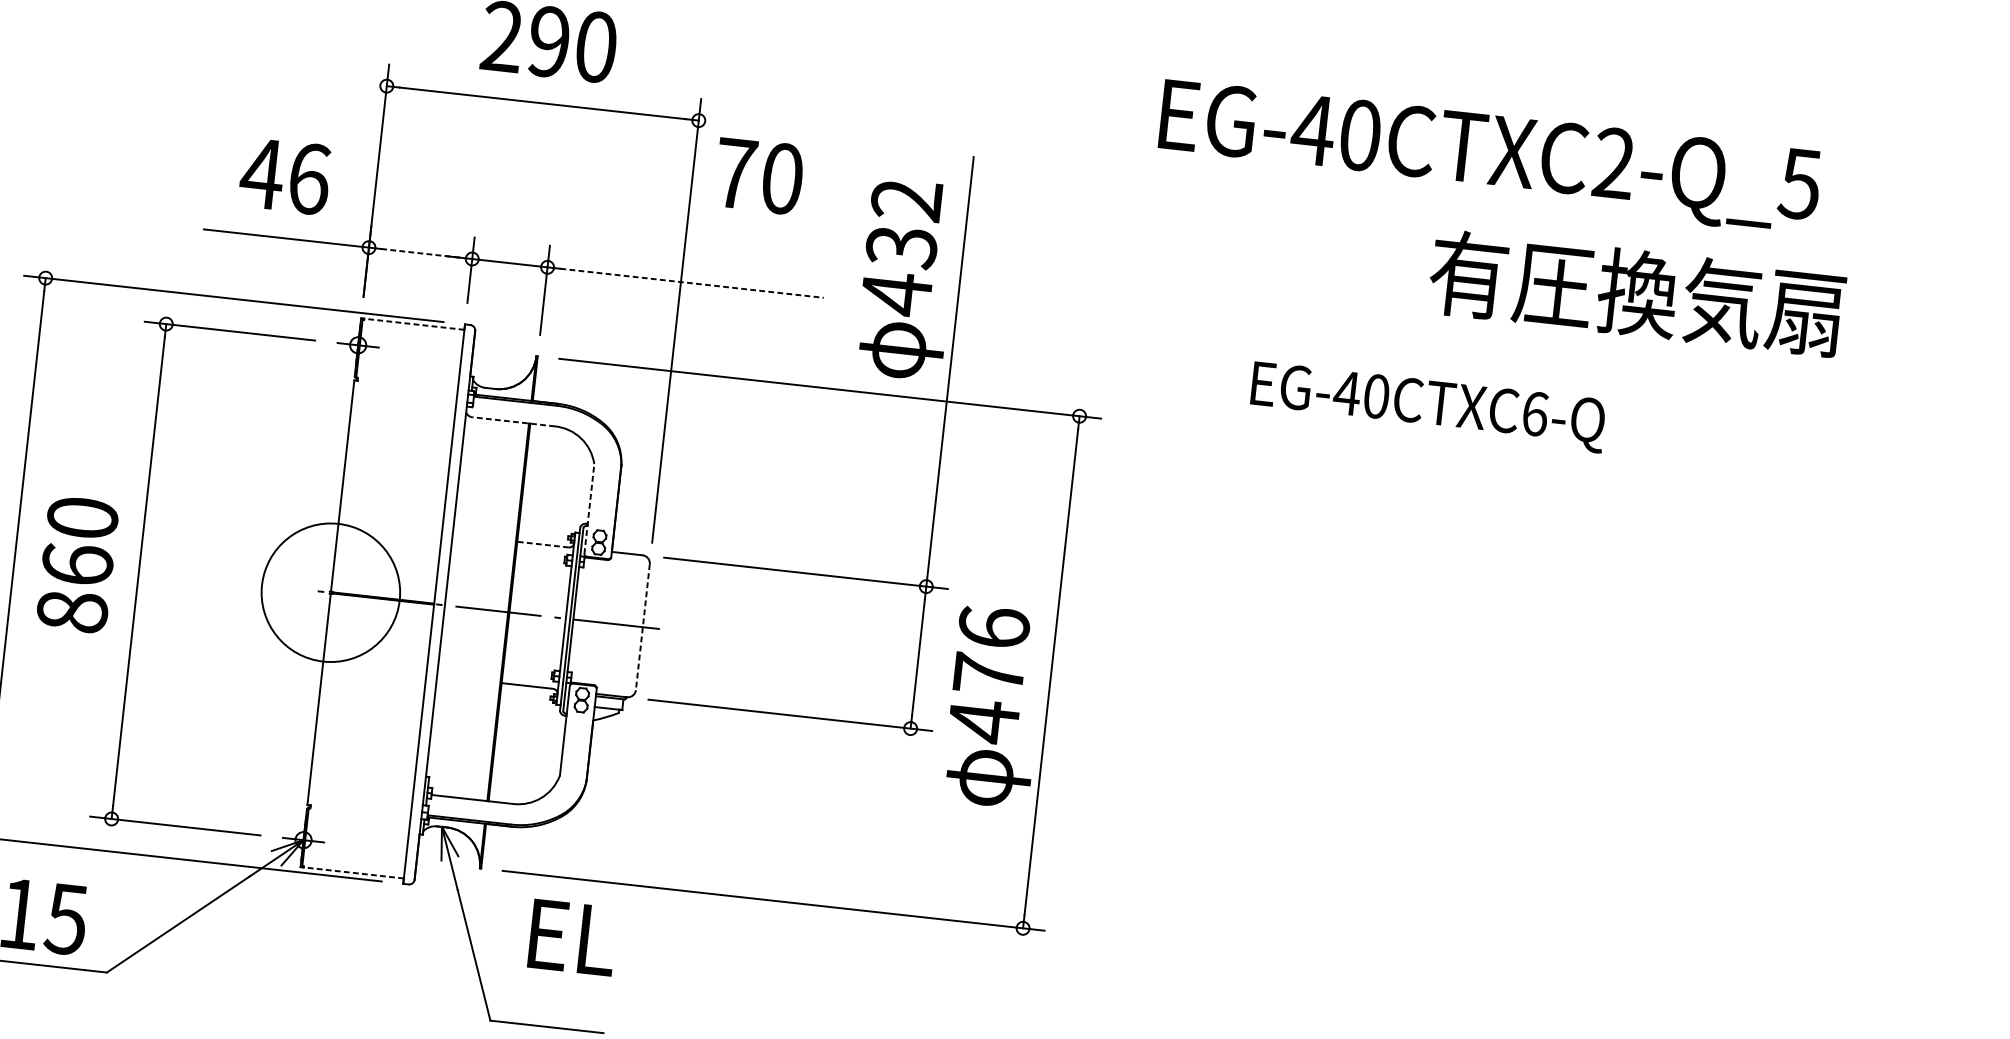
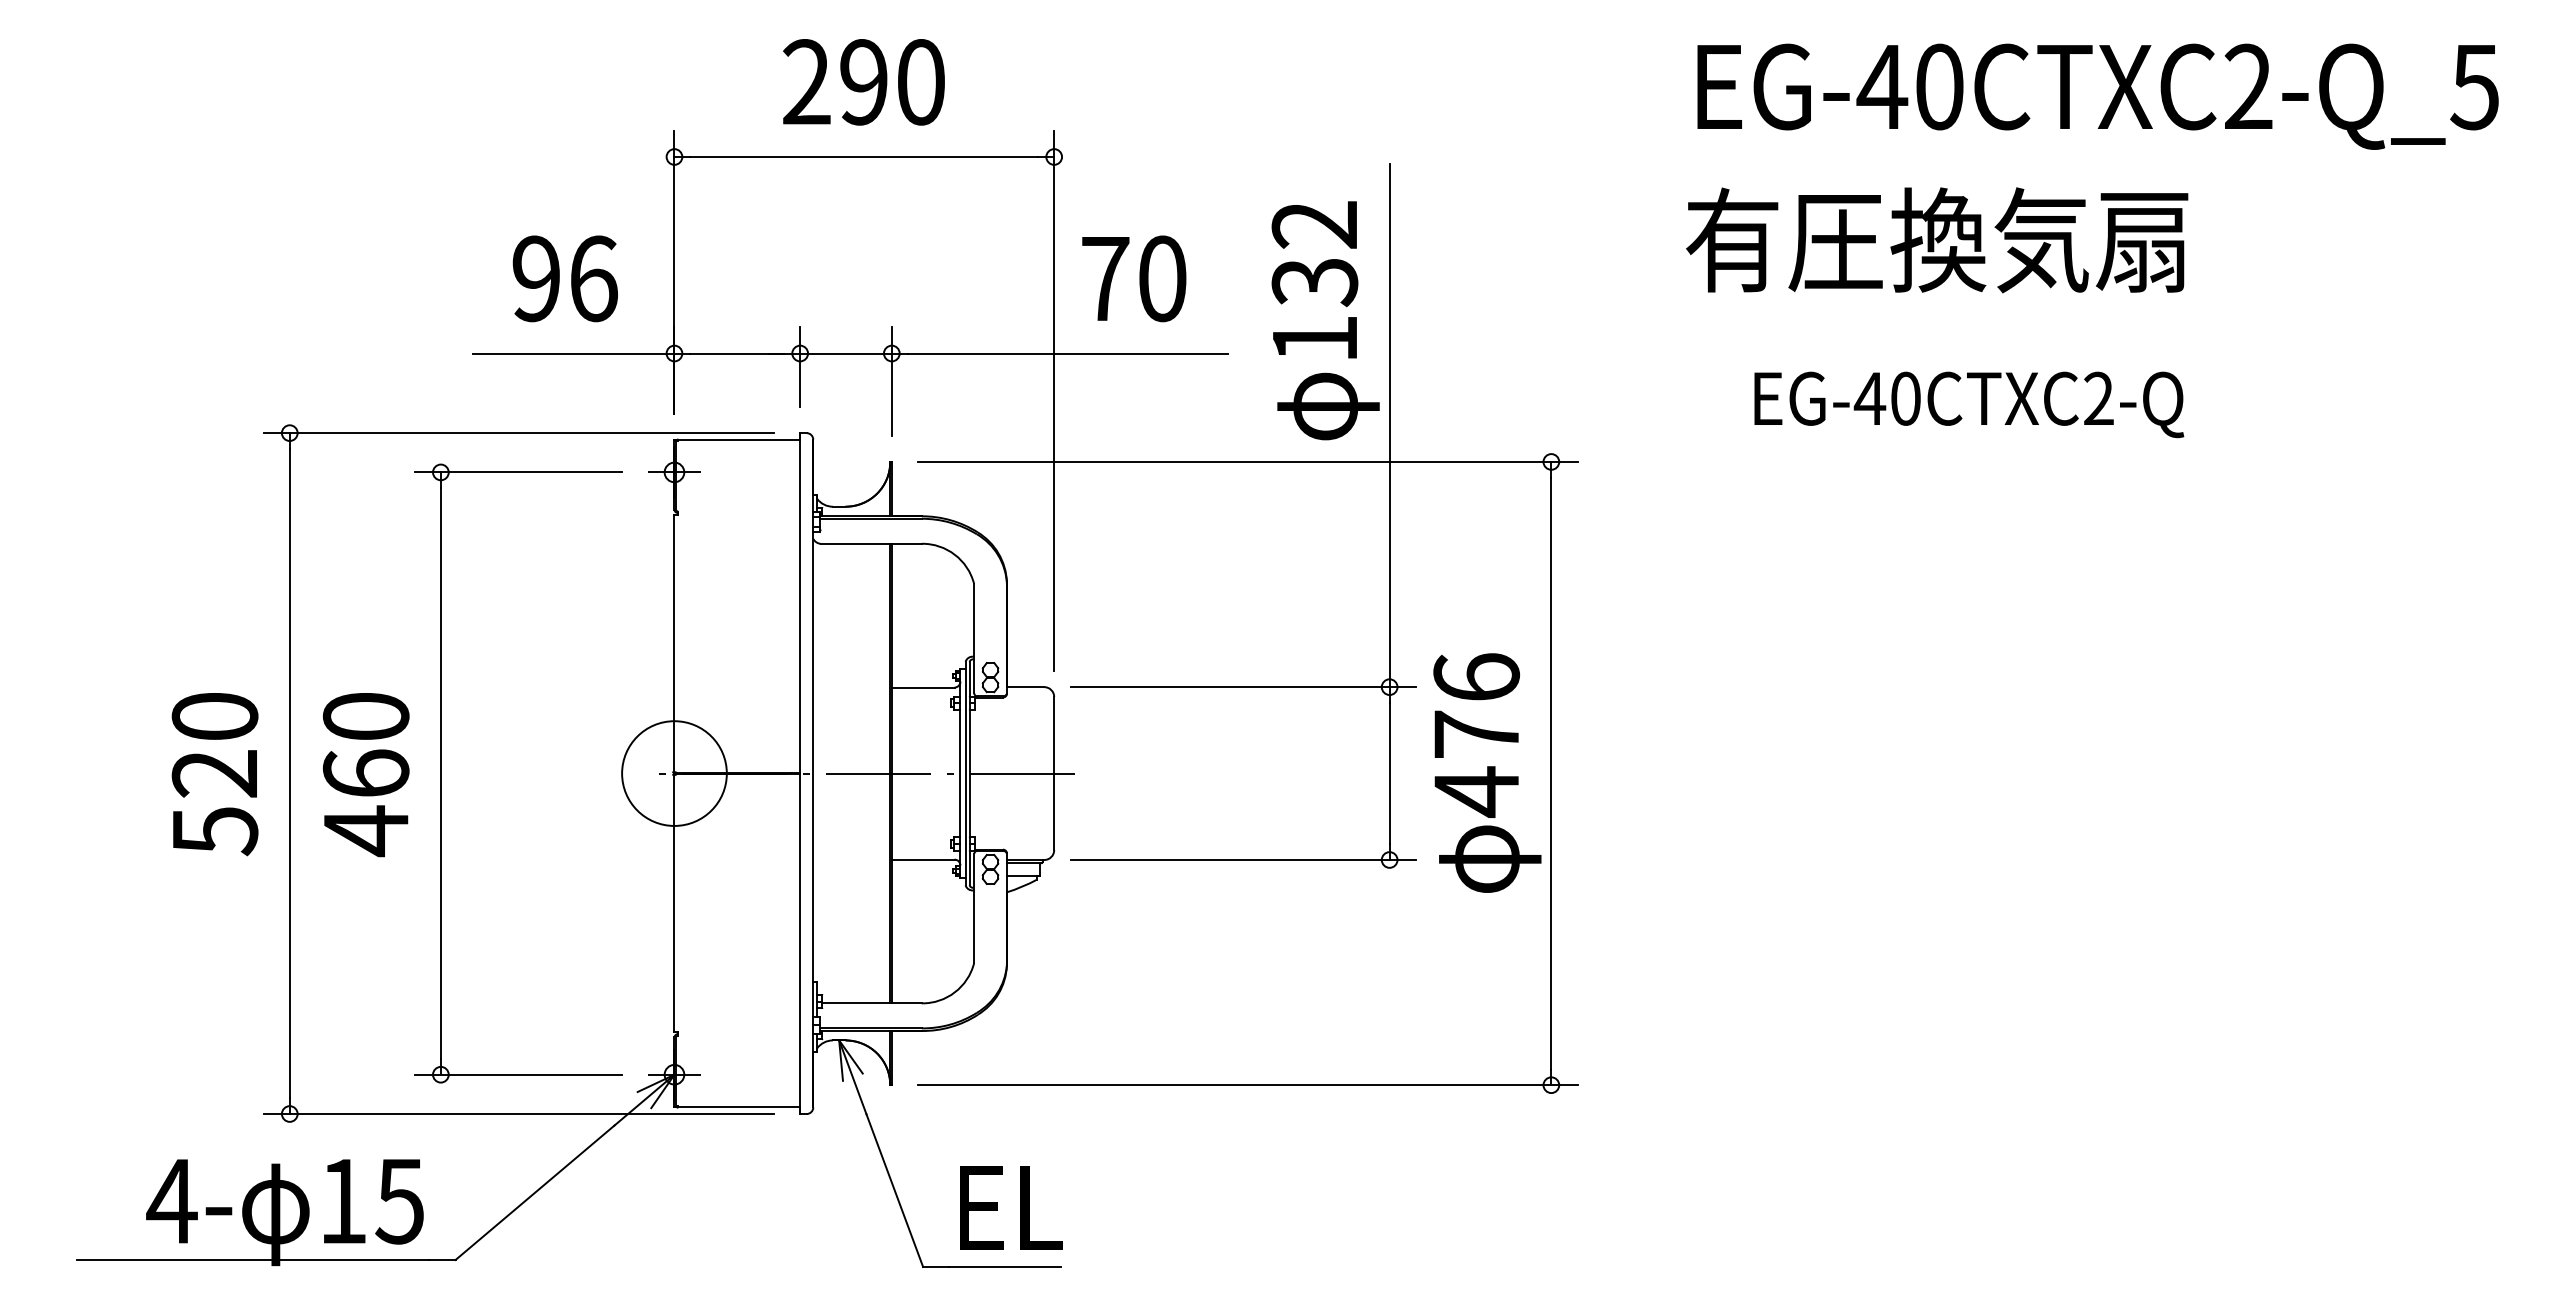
text: (1489, 157) -> (2097, 96), moved
text: (262, 173) -> (536, 278), 46 -> 96
text: (759, 175) -> (1134, 278), moved
line: (419, 253) -> (736, 353), dashed -> solid
line: (692, 283) -> (1068, 353), dashed -> solid
text: (1637, 293) -> (1937, 240), moved
text: (896, 294) -> (1314, 339), 432 -> 132
line: (414, 324) -> (739, 439), dashed -> solid
text: (1535, 413) -> (2099, 398), EG-40CTXC6-Q -> EG-40CTXC2-Q
line: (512, 421) -> (870, 543), dashed -> solid
line: (589, 508) -> (974, 638), dashed -> solid
line: (542, 544) -> (922, 687), dashed -> solid
circle: (330, 592) -> (674, 773), size x0.62
text: (72, 612) -> (366, 831), 860 -> 460
line: (643, 627) -> (1054, 773), dashed -> solid
text: (994, 706) -> (1487, 772), moved
line: (354, 872) -> (739, 1107), dashed -> solid
text: (573, 937) -> (1011, 1207), moved

